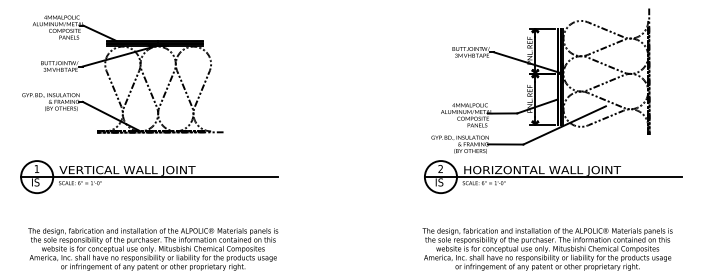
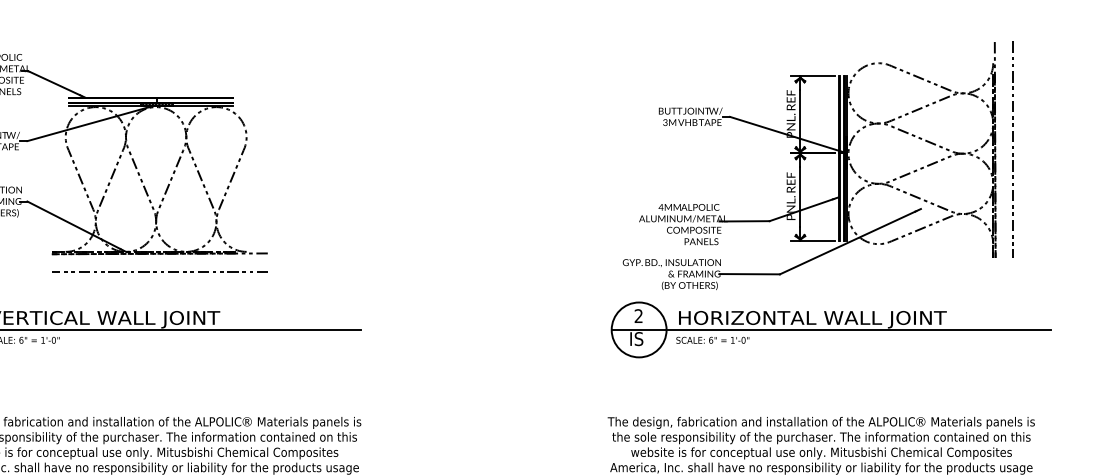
line: (659, 71) -> (1012, 149), added
line: (160, 143) -> (160, 272), added

